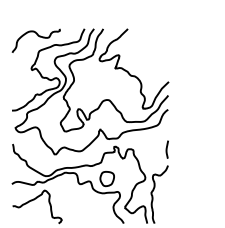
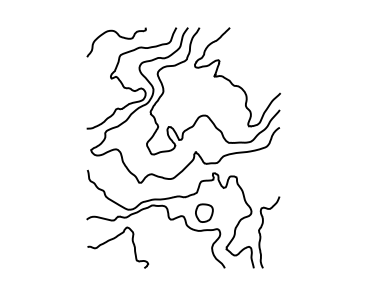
curve: (167, 149) -> (278, 176), removed

